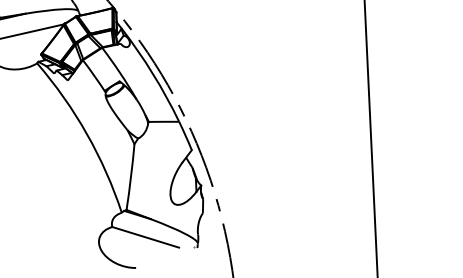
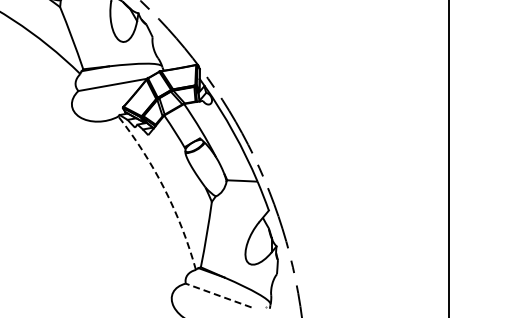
arc: (86, 134) -> (164, 189), solid -> dashed
line: (145, 237) -> (218, 295), solid -> dashed

